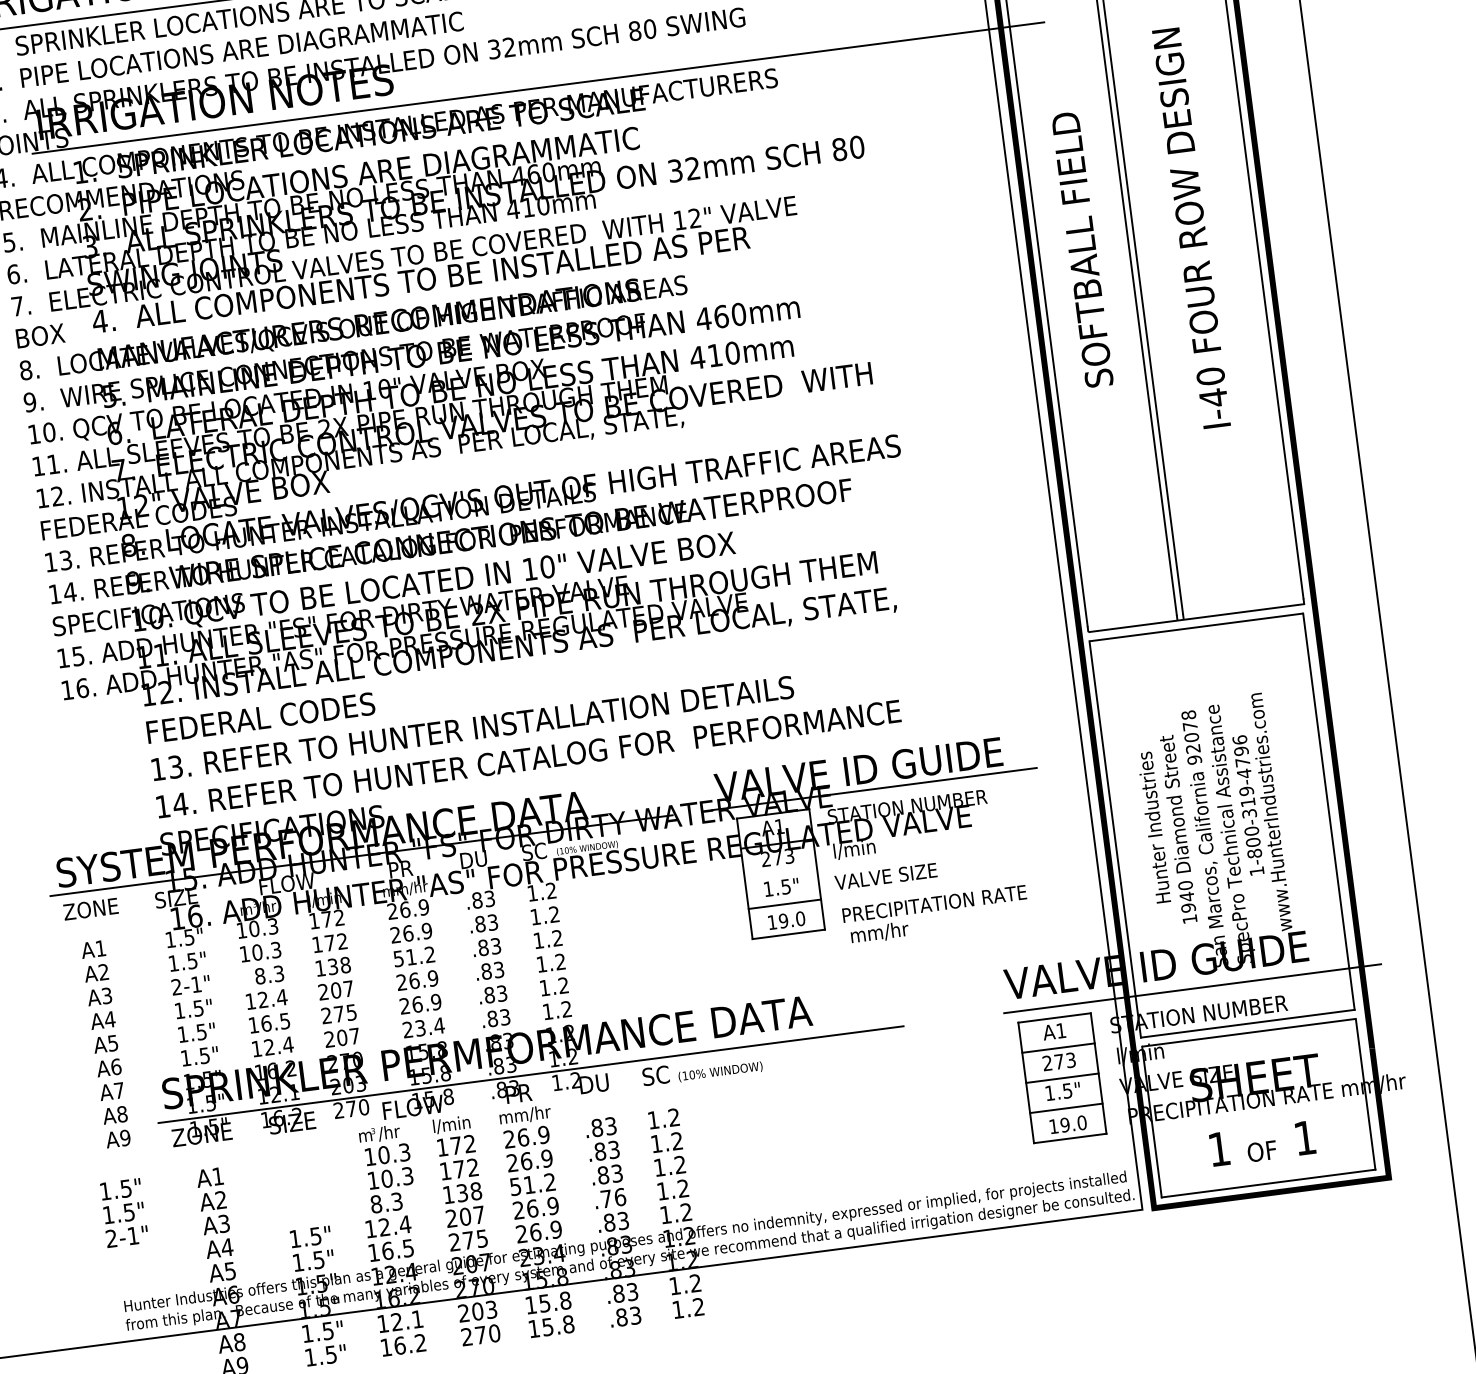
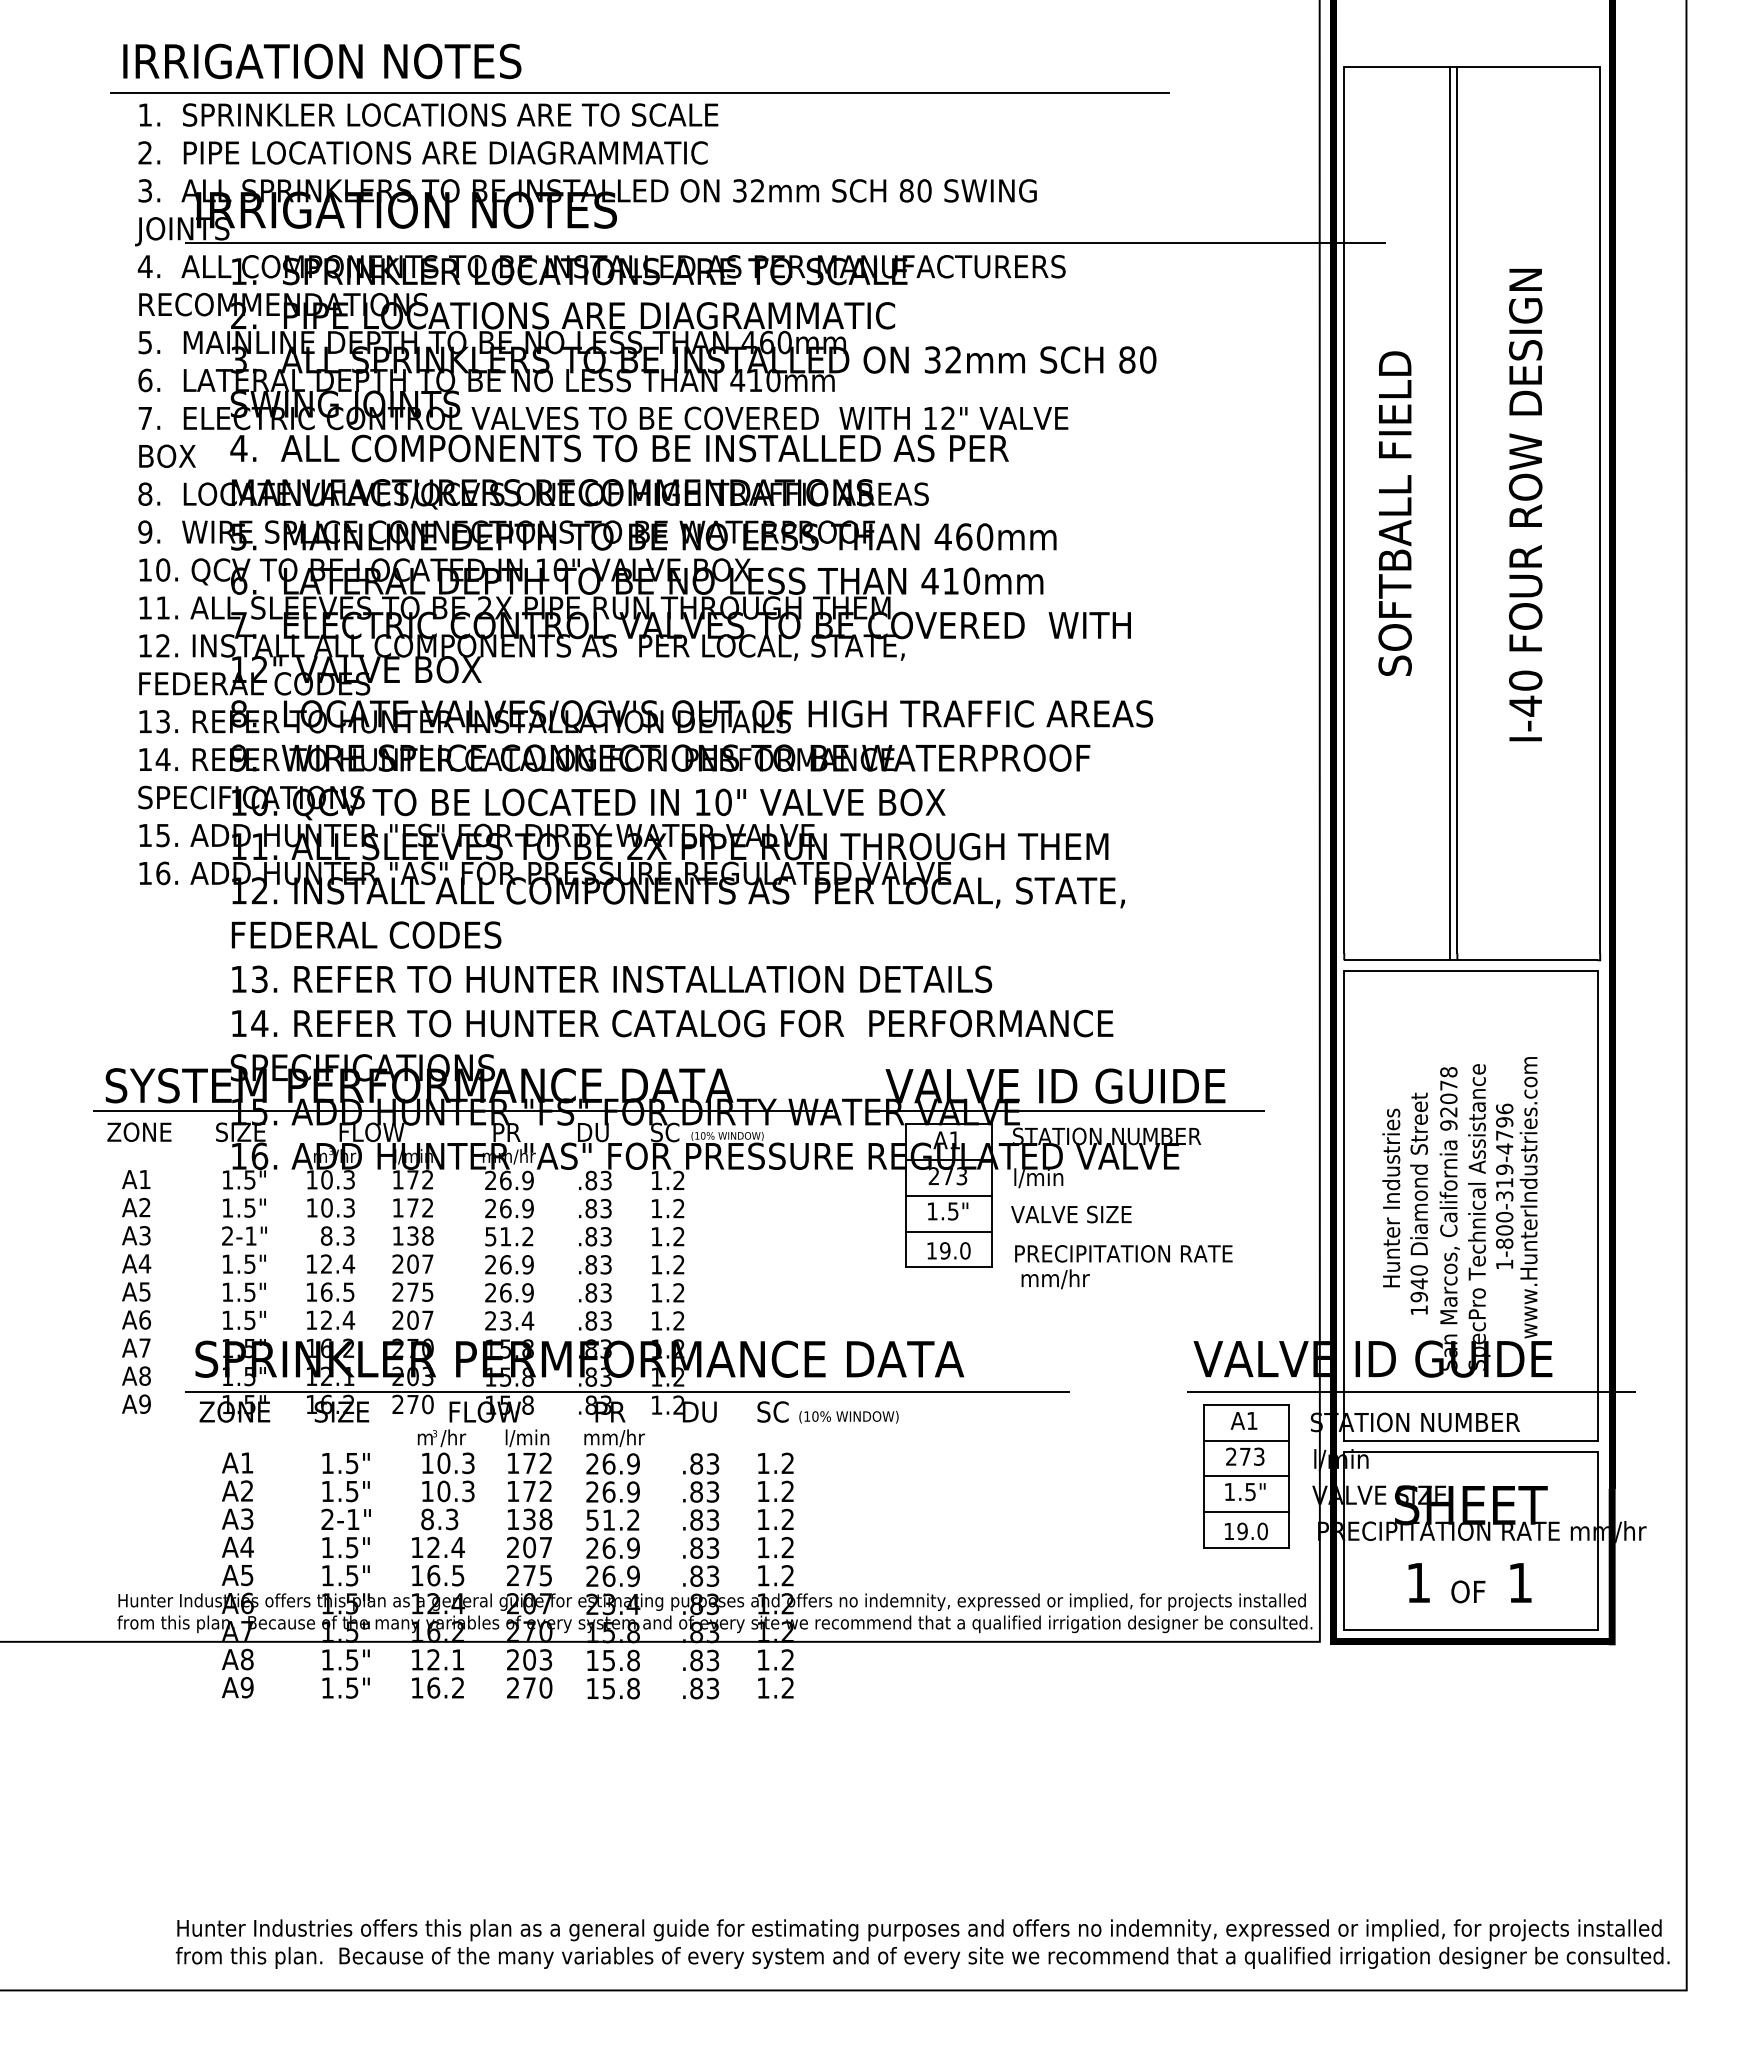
line: (781, 873) -> (949, 1195), added
text: (613, 1197) -> (704, 1547), .76 -> .83
text: (123, 1213) -> (345, 1491), moved

